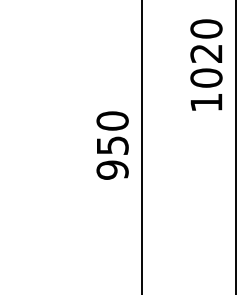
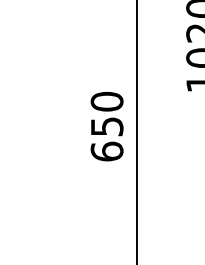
text: (112, 169) -> (106, 151), 950 -> 650

